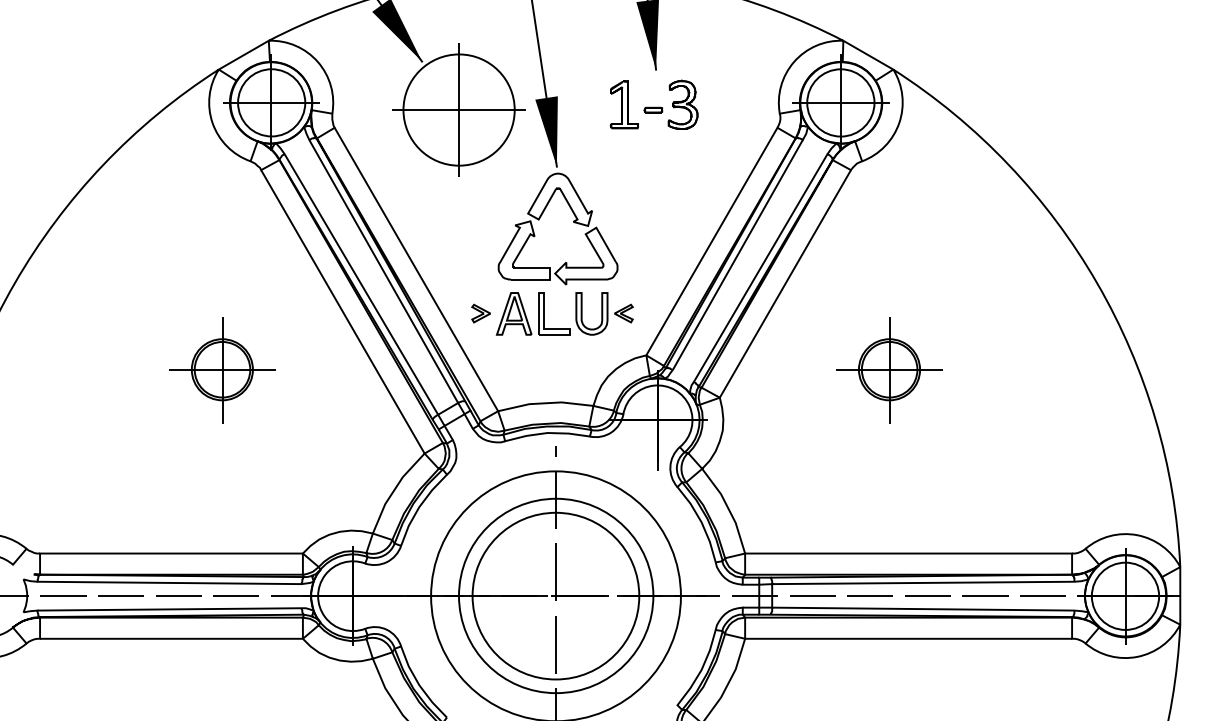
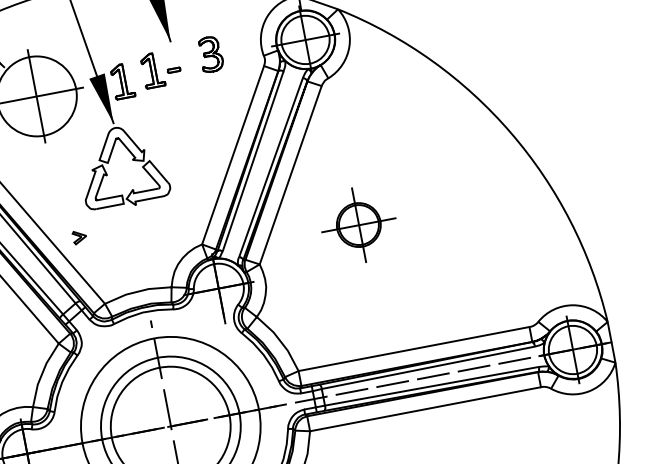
part: (682, 104) -> (210, 54), moved
part: (579, 111) -> (122, 81), added
part: (575, 313) -> (146, 224), removed
part: (889, 370) -> (358, 225), moved

